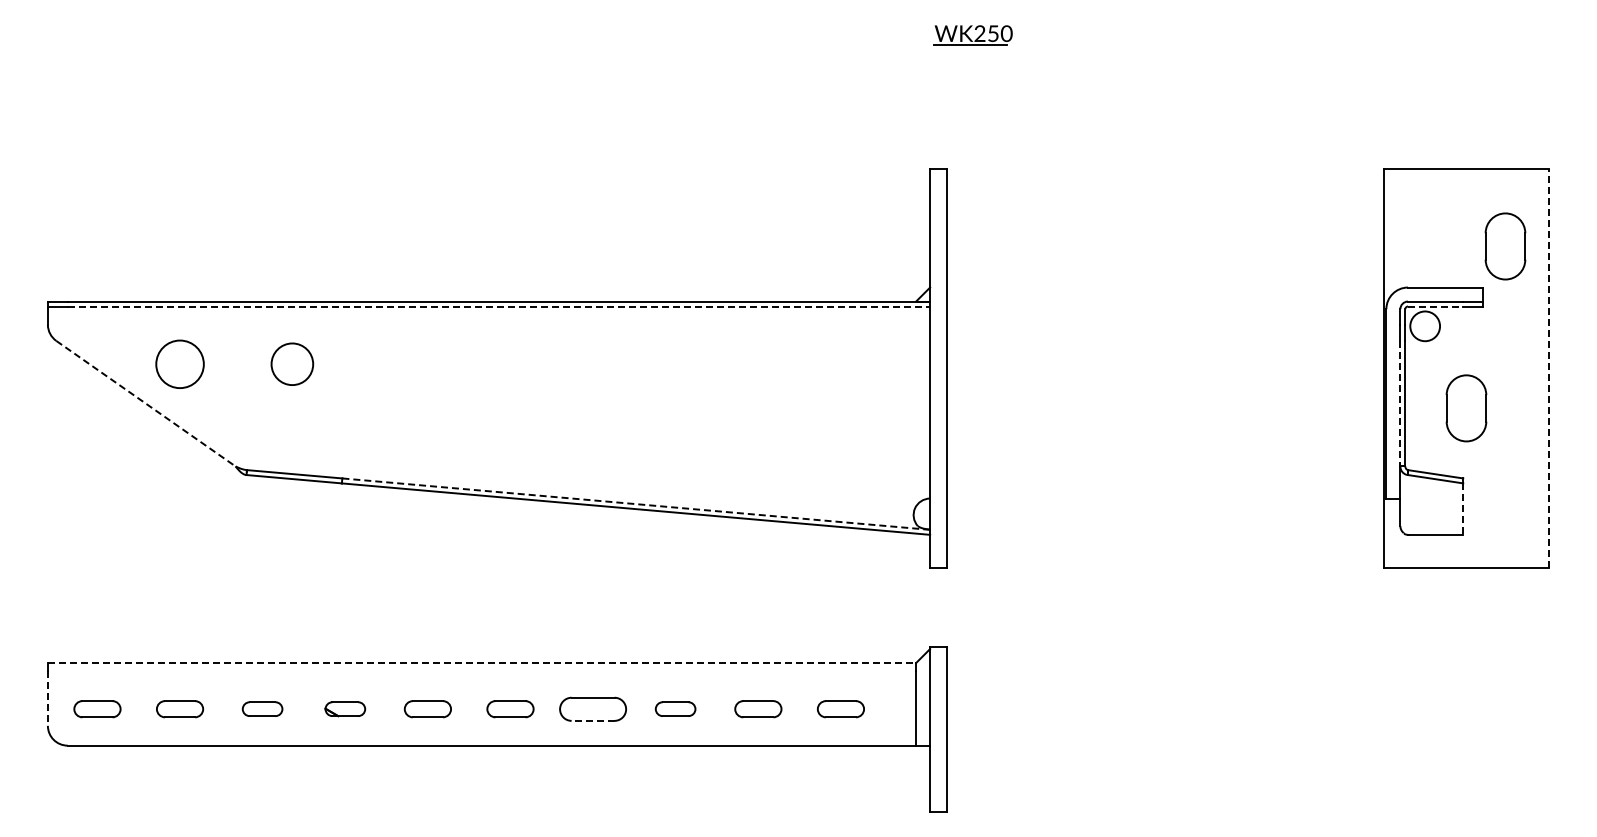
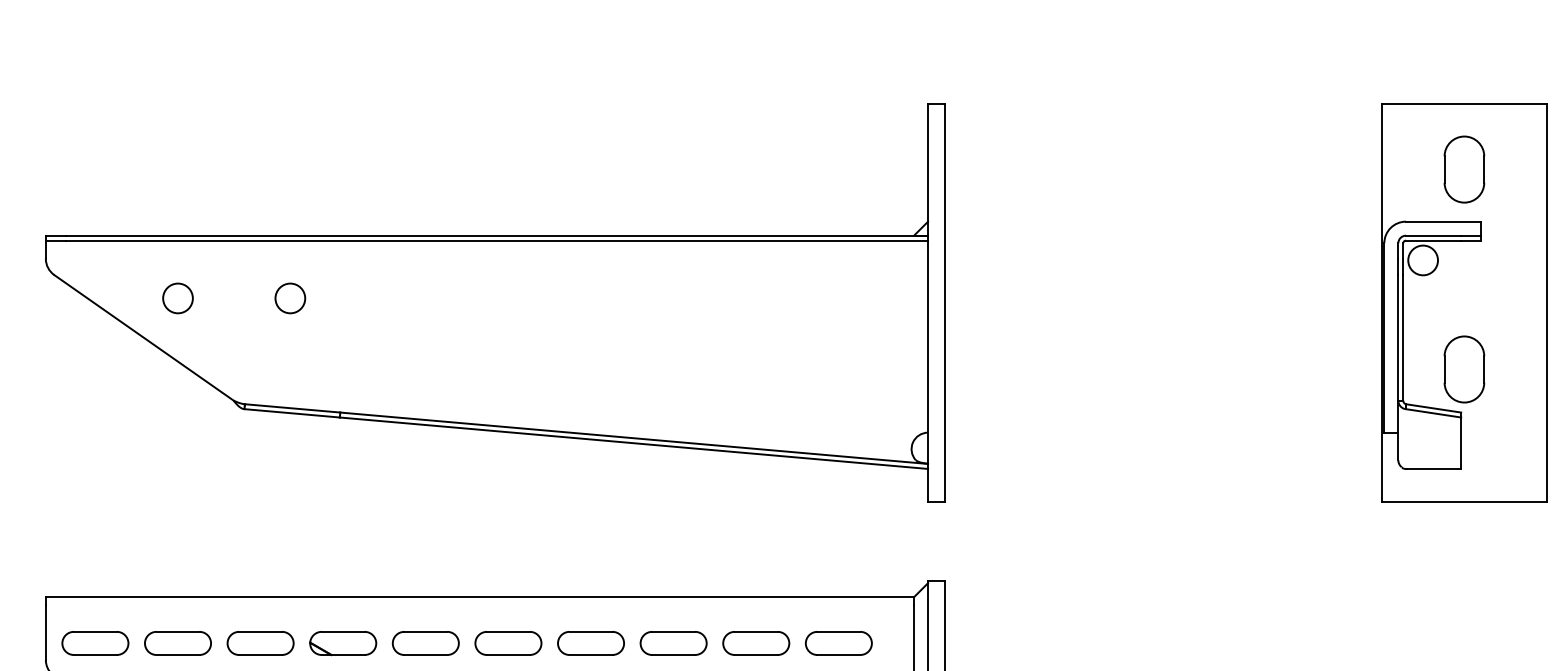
part: (1505, 246) -> (1464, 169), moved
line: (499, 306) -> (497, 240), dashed -> solid
line: (1435, 306) -> (1433, 240), dashed -> solid
circle: (179, 364) -> (177, 298), size x0.62
circle: (292, 364) -> (290, 298), size x0.71
line: (1549, 367) -> (1547, 301), dashed -> solid
line: (146, 403) -> (144, 337), dashed -> solid
line: (1400, 403) -> (1398, 337), dashed -> solid
part: (1466, 408) -> (1464, 369), moved
line: (635, 504) -> (633, 438), dashed -> solid
line: (1463, 509) -> (1461, 443), dashed -> solid
line: (482, 663) -> (480, 597), dashed -> solid
line: (47, 698) -> (45, 632), dashed -> solid
part: (97, 708) -> (95, 642), size x1.43
part: (179, 708) -> (177, 642), size x1.43
part: (262, 708) -> (260, 642), size x1.67
part: (345, 708) -> (343, 642), size x1.67
part: (427, 708) -> (425, 642), size x1.43
part: (510, 708) -> (508, 642), size x1.43
part: (675, 708) -> (673, 642), size x1.67
part: (758, 708) -> (756, 642), size x1.43
part: (840, 708) -> (838, 642), size x1.43
line: (592, 720) -> (590, 654), dashed -> solid

